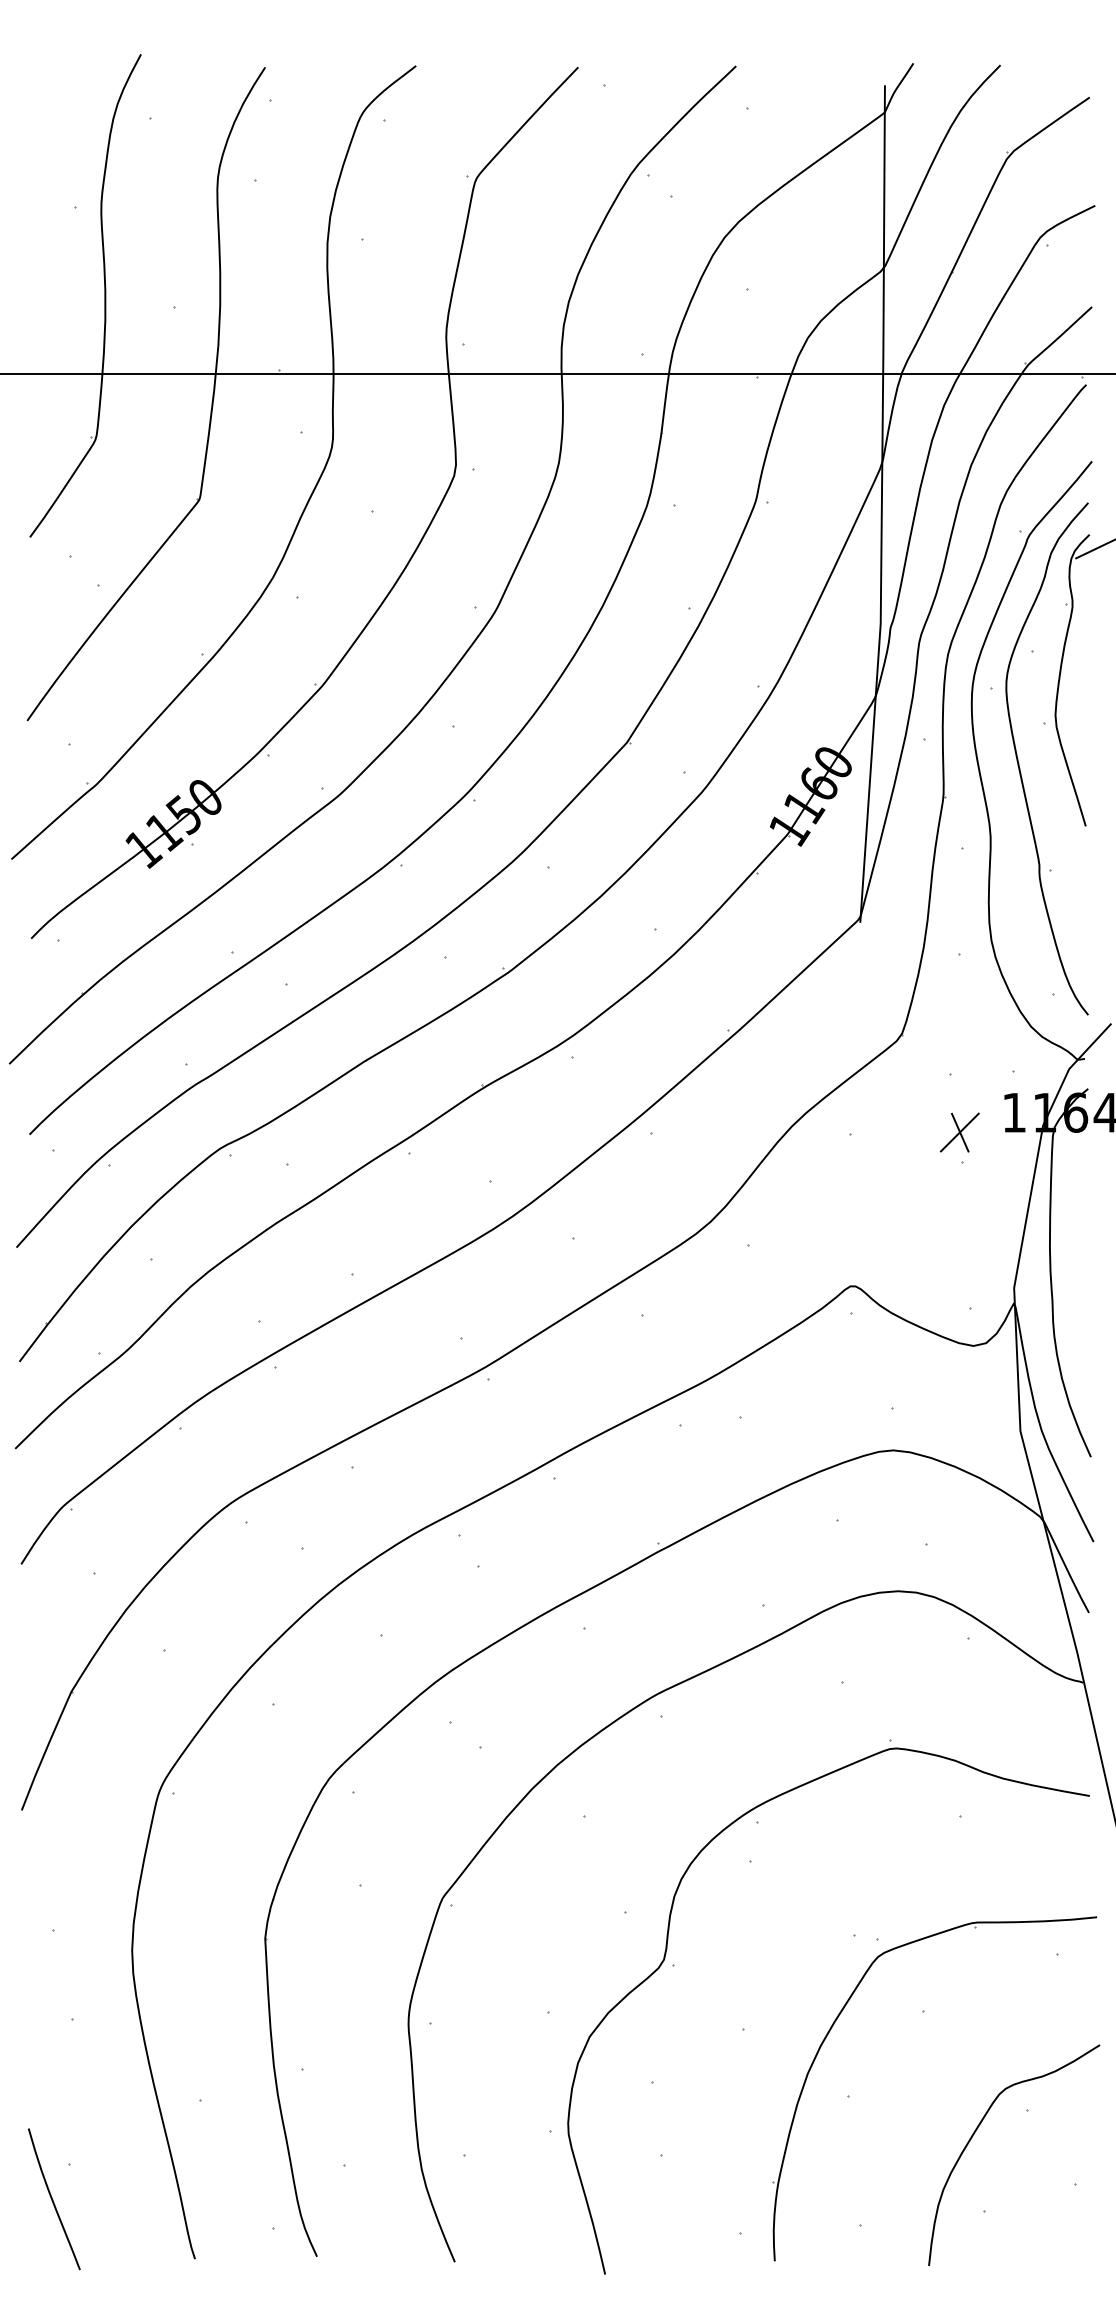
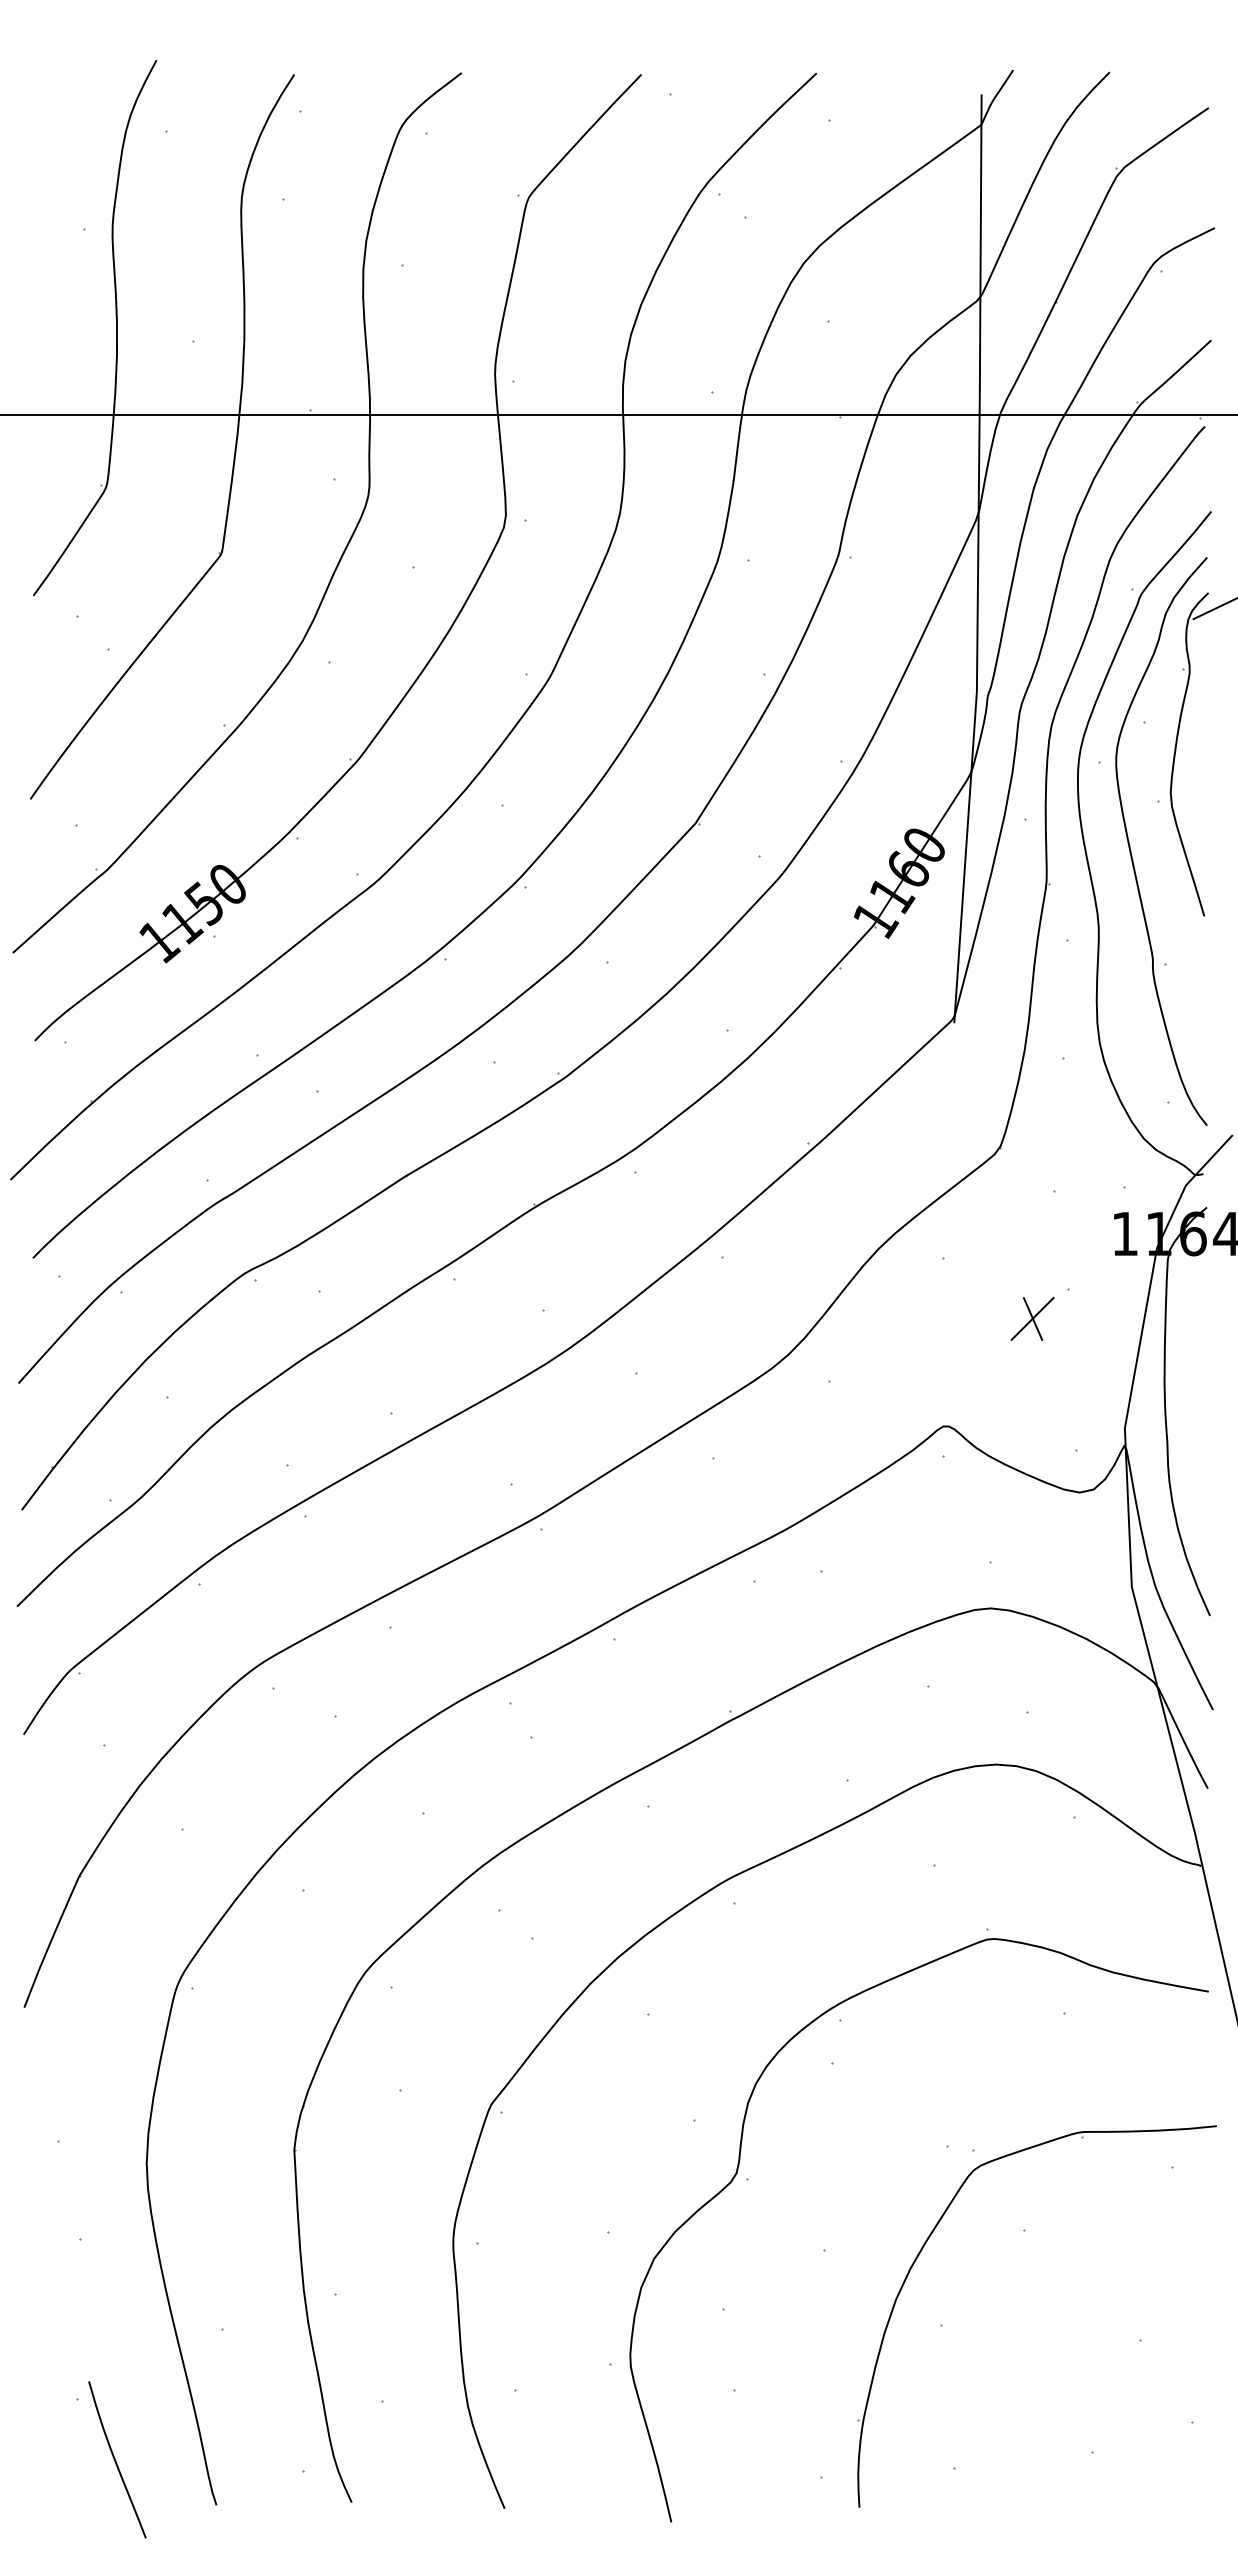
part: (959, 1132) -> (1032, 1318), moved
curve: (977, 2129) -> (1084, 2361), removed
curve: (53, 2199) -> (116, 2460), moved

